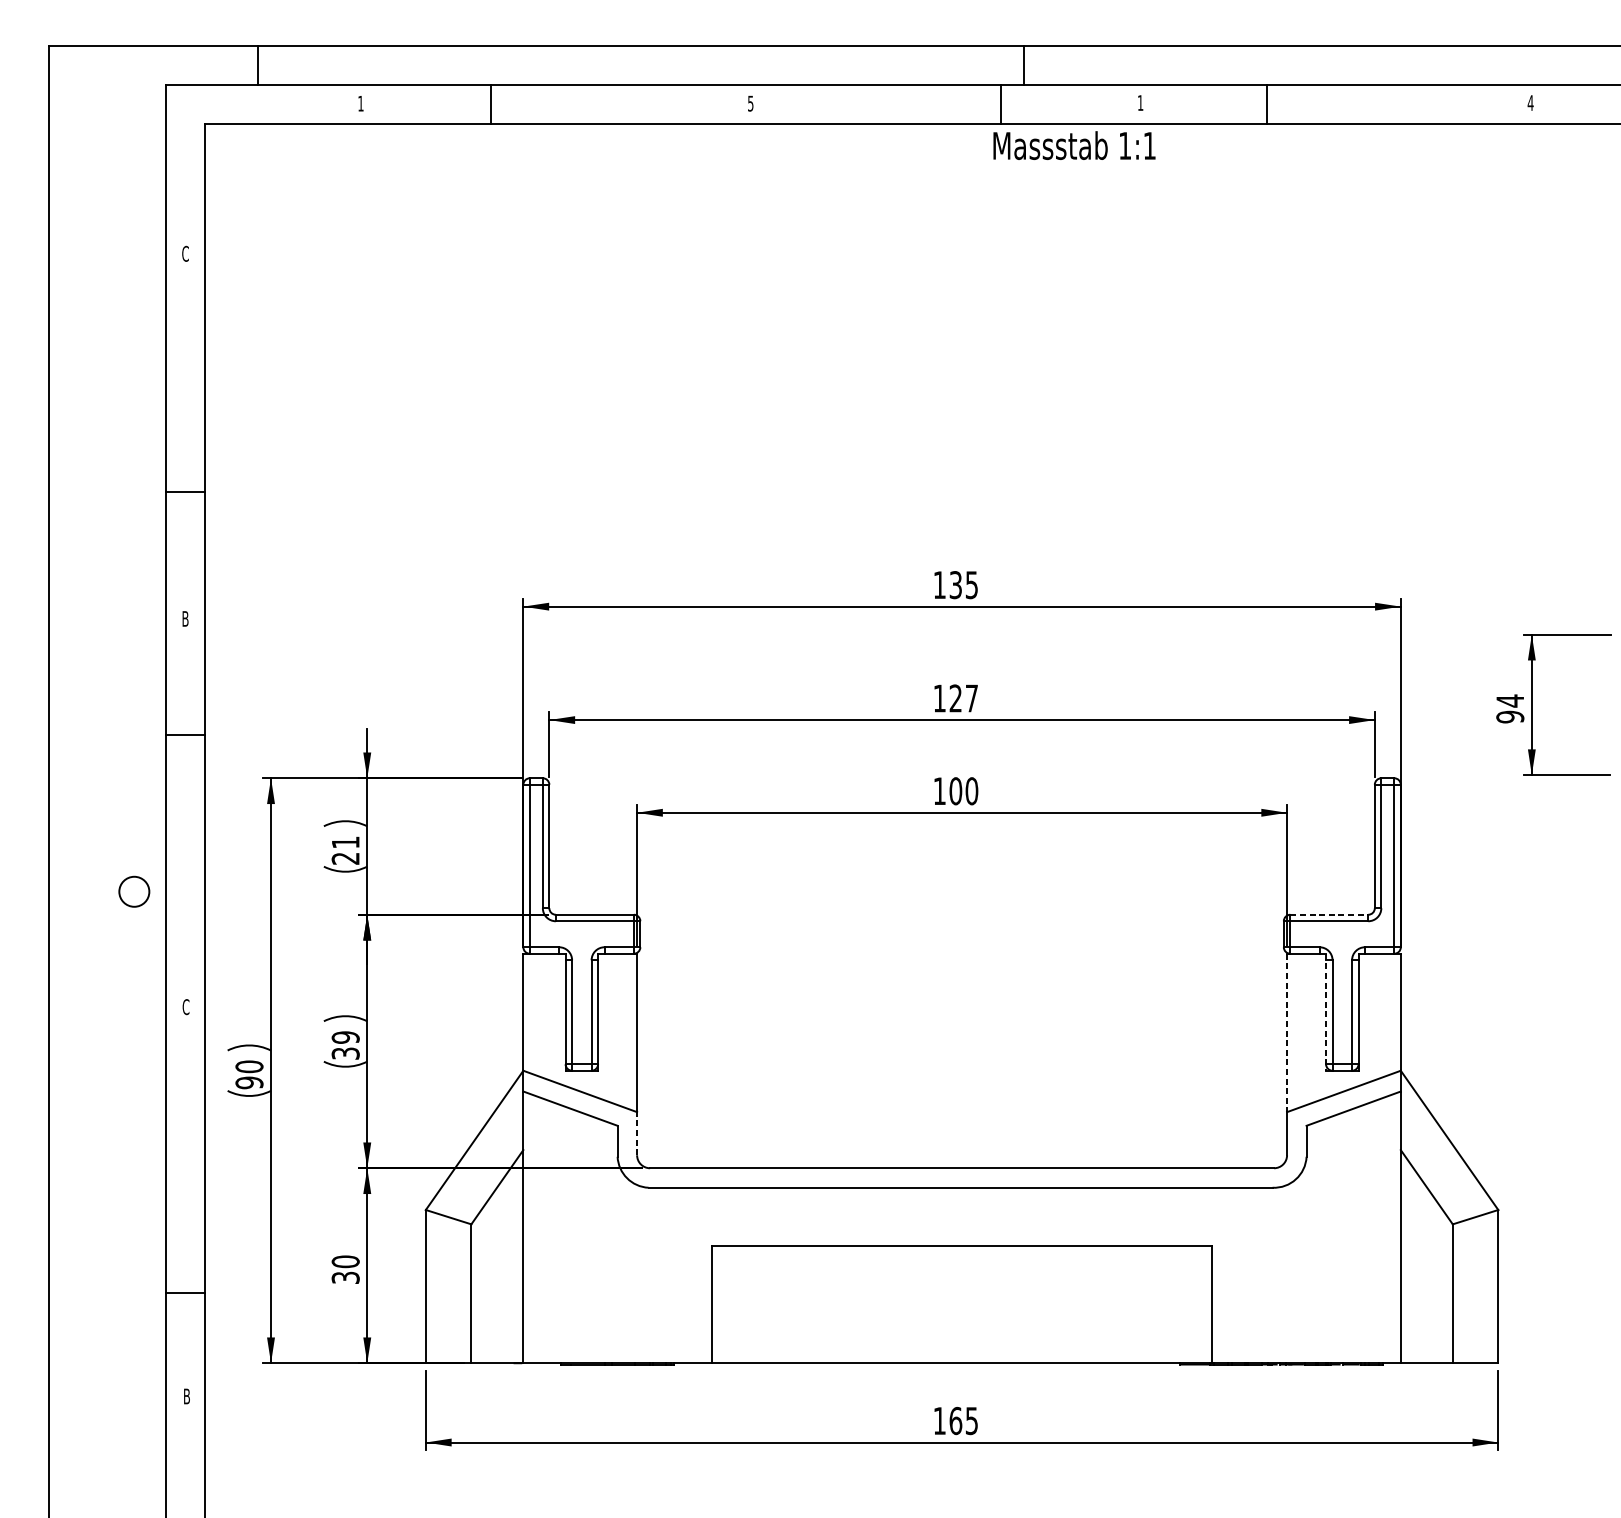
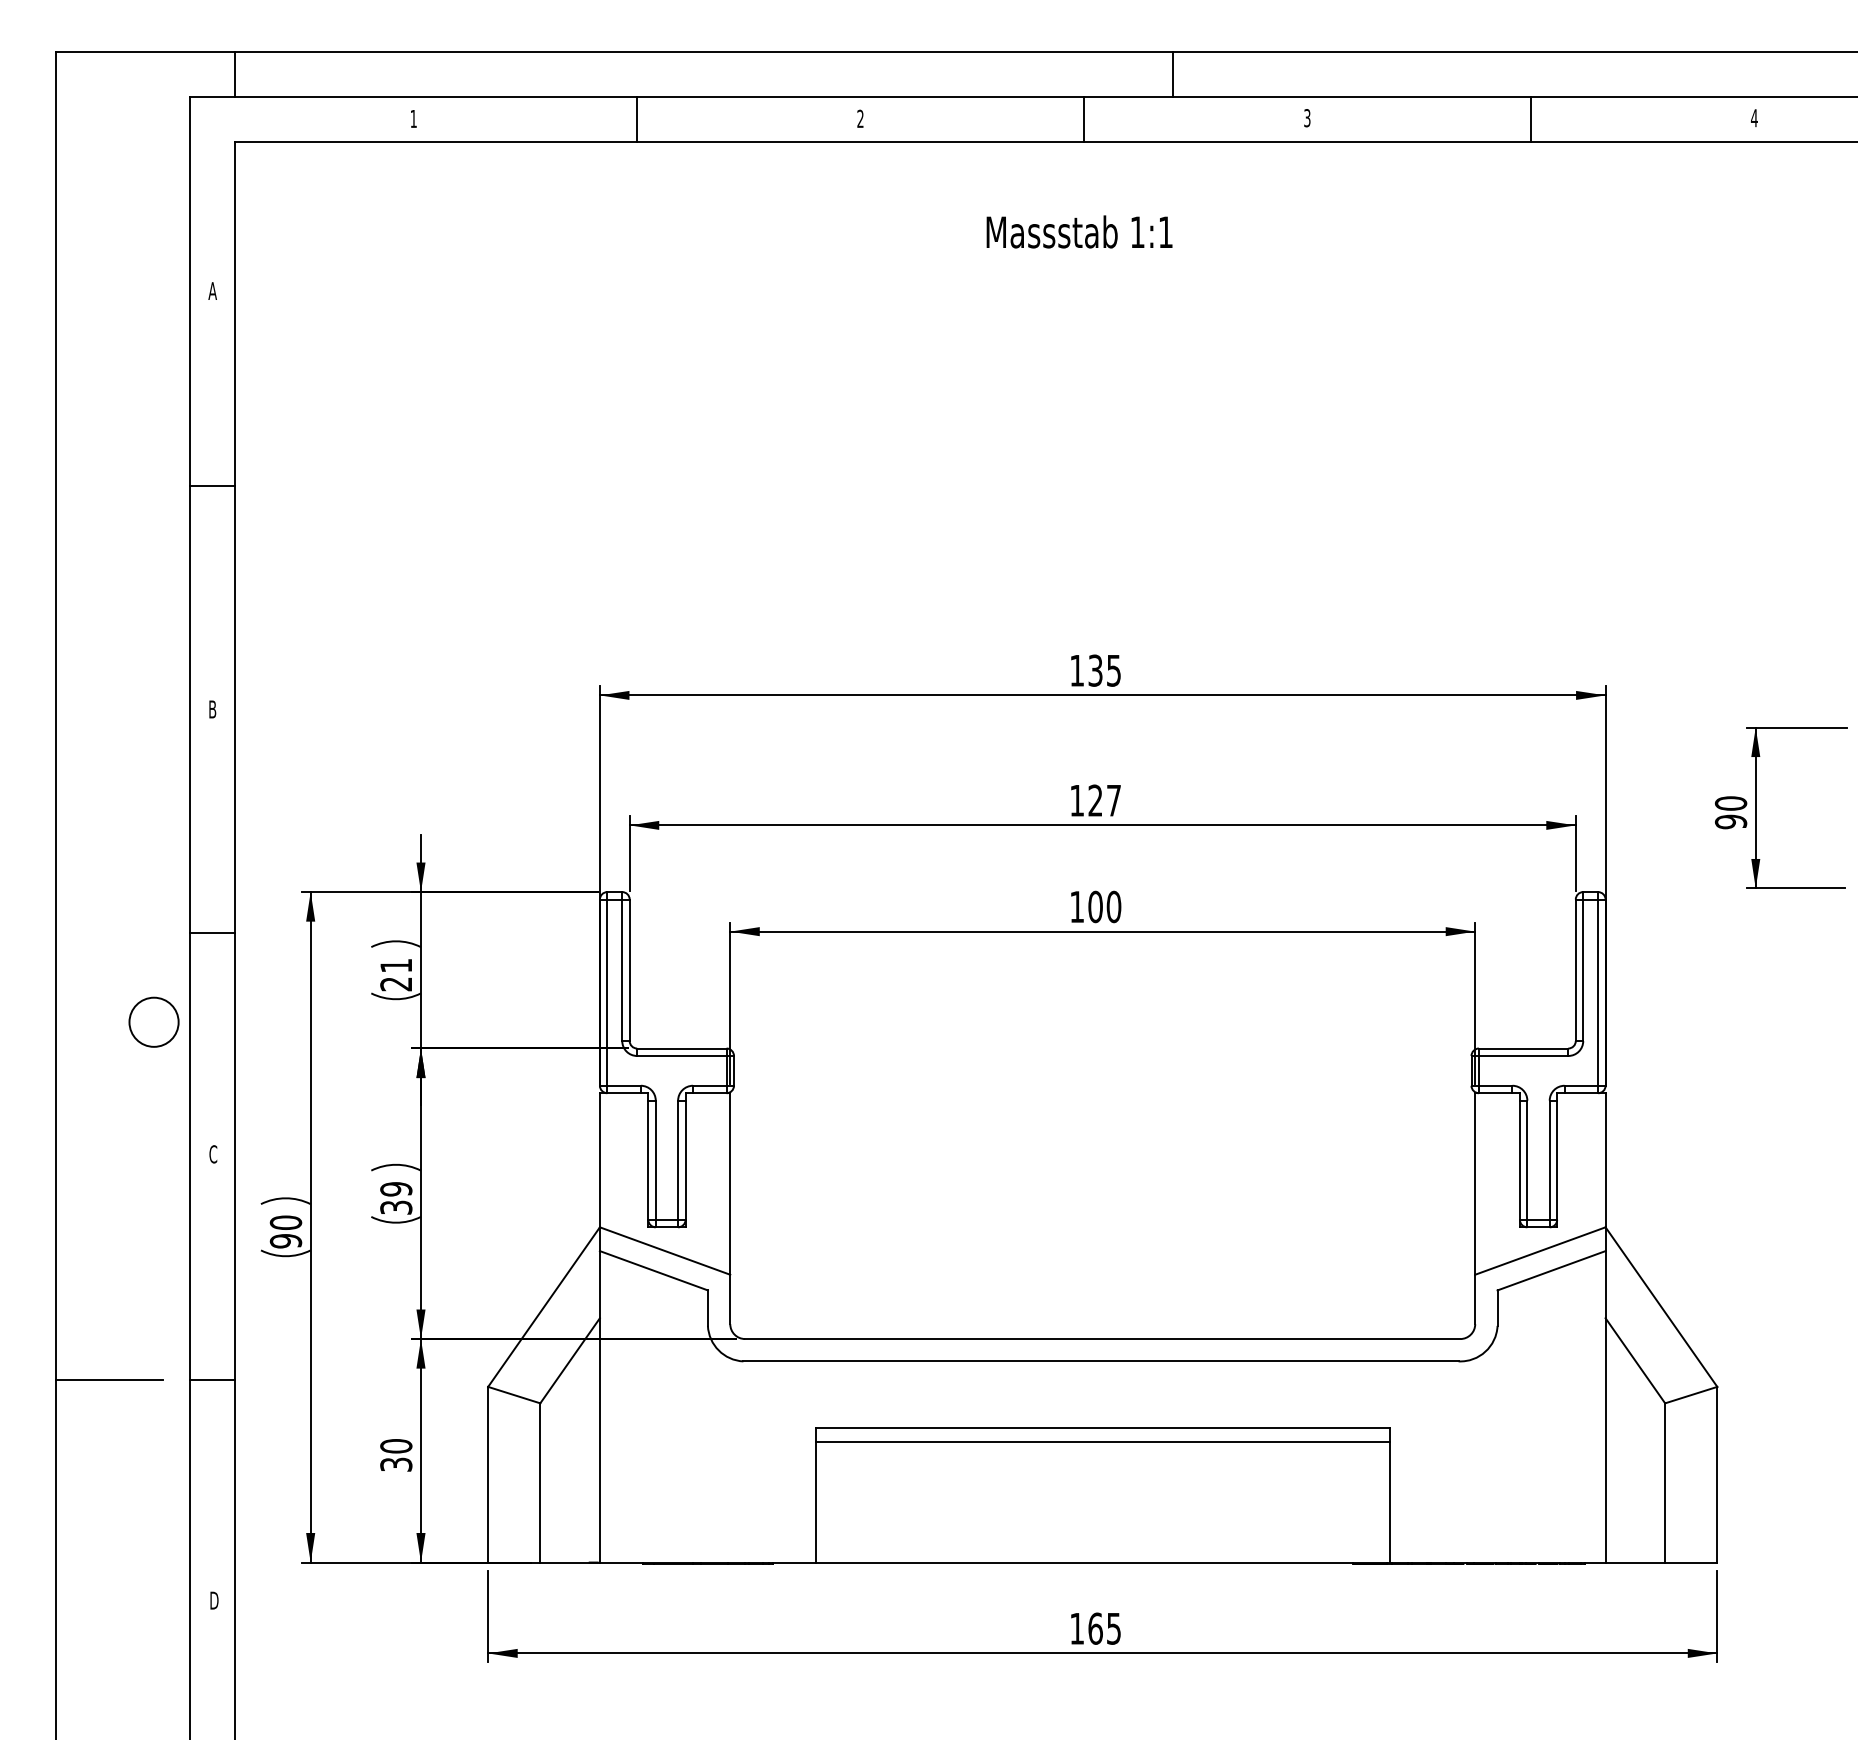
line: (257, 64) -> (234, 74), moved
text: (750, 103) -> (860, 118), 5 -> 2
text: (1140, 103) -> (1307, 118), 1 -> 3
line: (490, 104) -> (636, 119), moved
line: (1001, 104) -> (1083, 119), moved
line: (1266, 104) -> (1530, 119), moved
text: (1074, 145) -> (1079, 231), moved
text: (185, 253) -> (212, 290), C -> A
line: (184, 491) -> (211, 485), moved
text: (1509, 700) -> (1730, 803), 94 -> 90
line: (184, 735) -> (211, 932), moved
circle: (133, 891) -> (153, 1021), size x1.43
line: (1329, 914) -> (1523, 1048), dashed -> solid
line: (1325, 1012) -> (1519, 1160), dashed -> solid
line: (1287, 1032) -> (1475, 1183), dashed -> solid
line: (637, 1133) -> (730, 1299), dashed -> solid
line: (95, 1203) -> (109, 1379), added
line: (961, 1257) -> (1102, 1441), added
line: (184, 1292) -> (211, 1379), moved
text: (187, 1396) -> (214, 1600), B -> D

